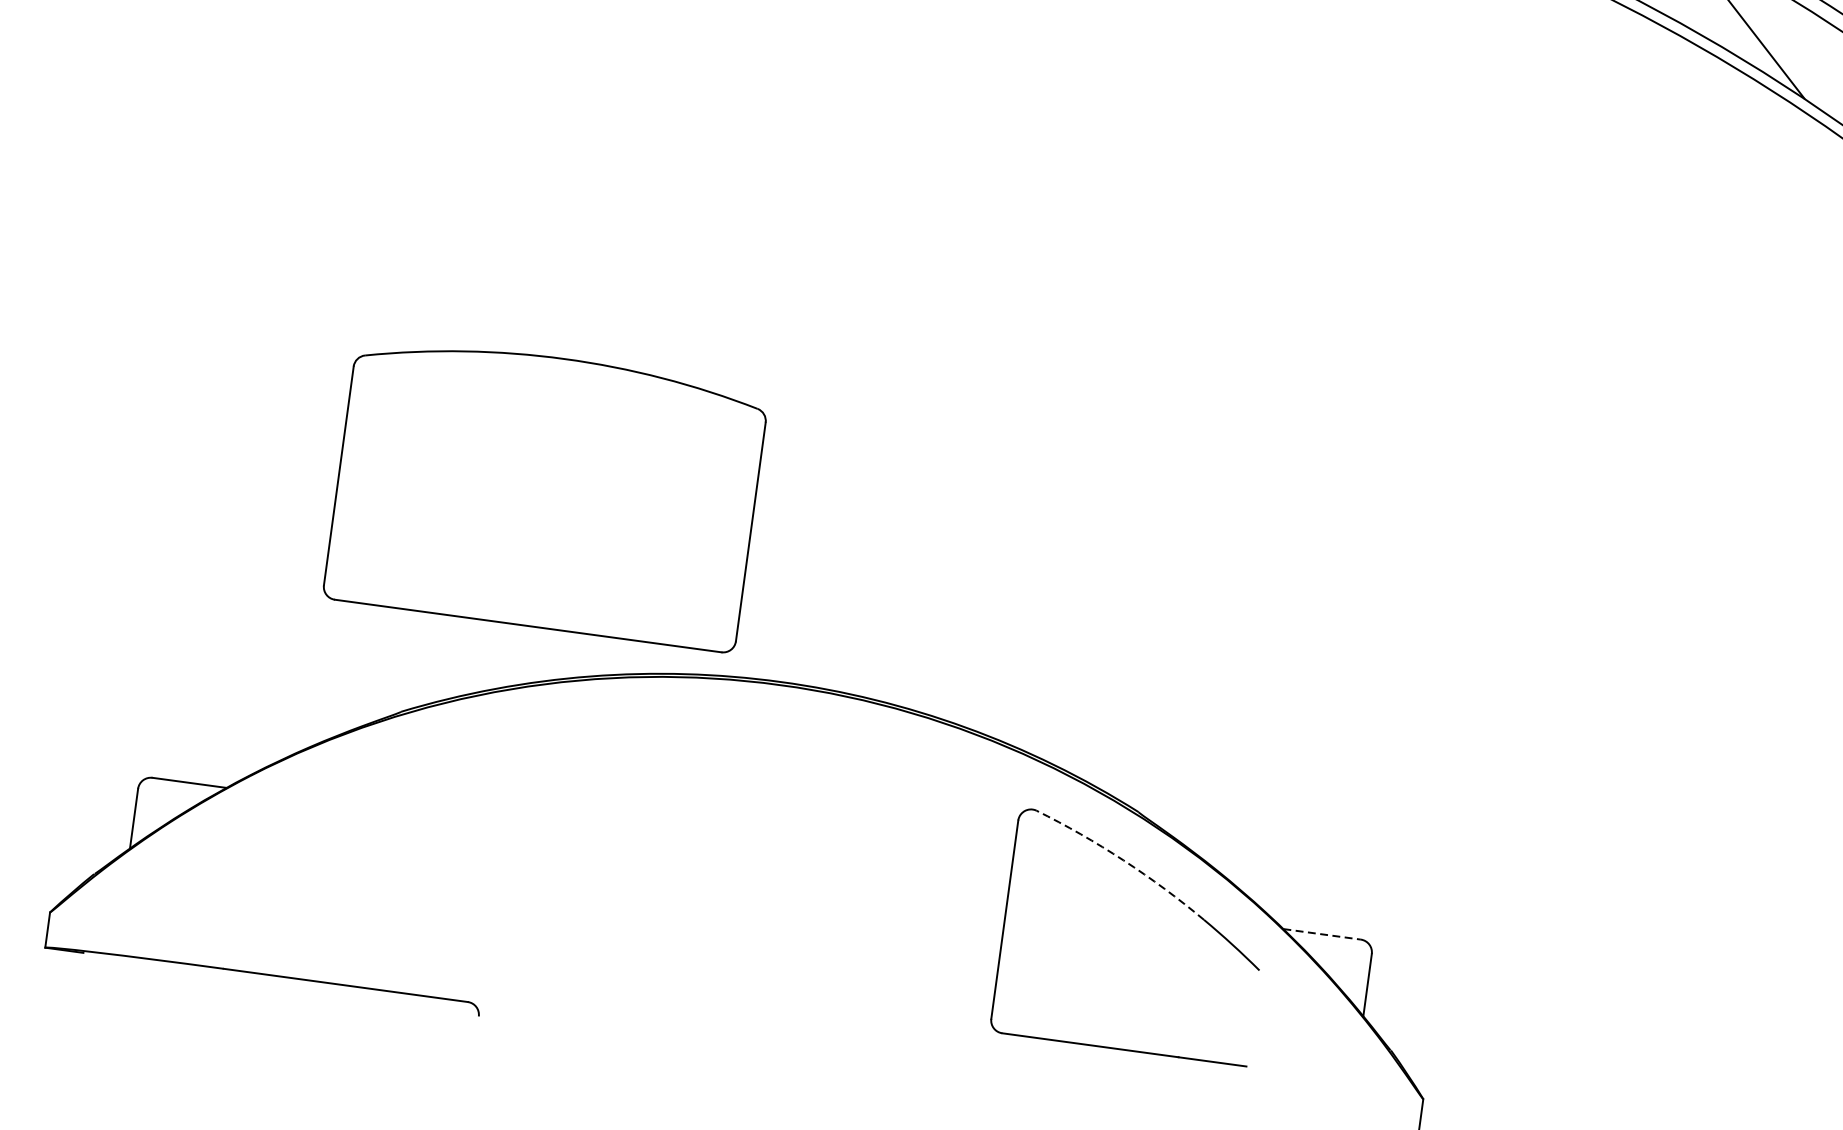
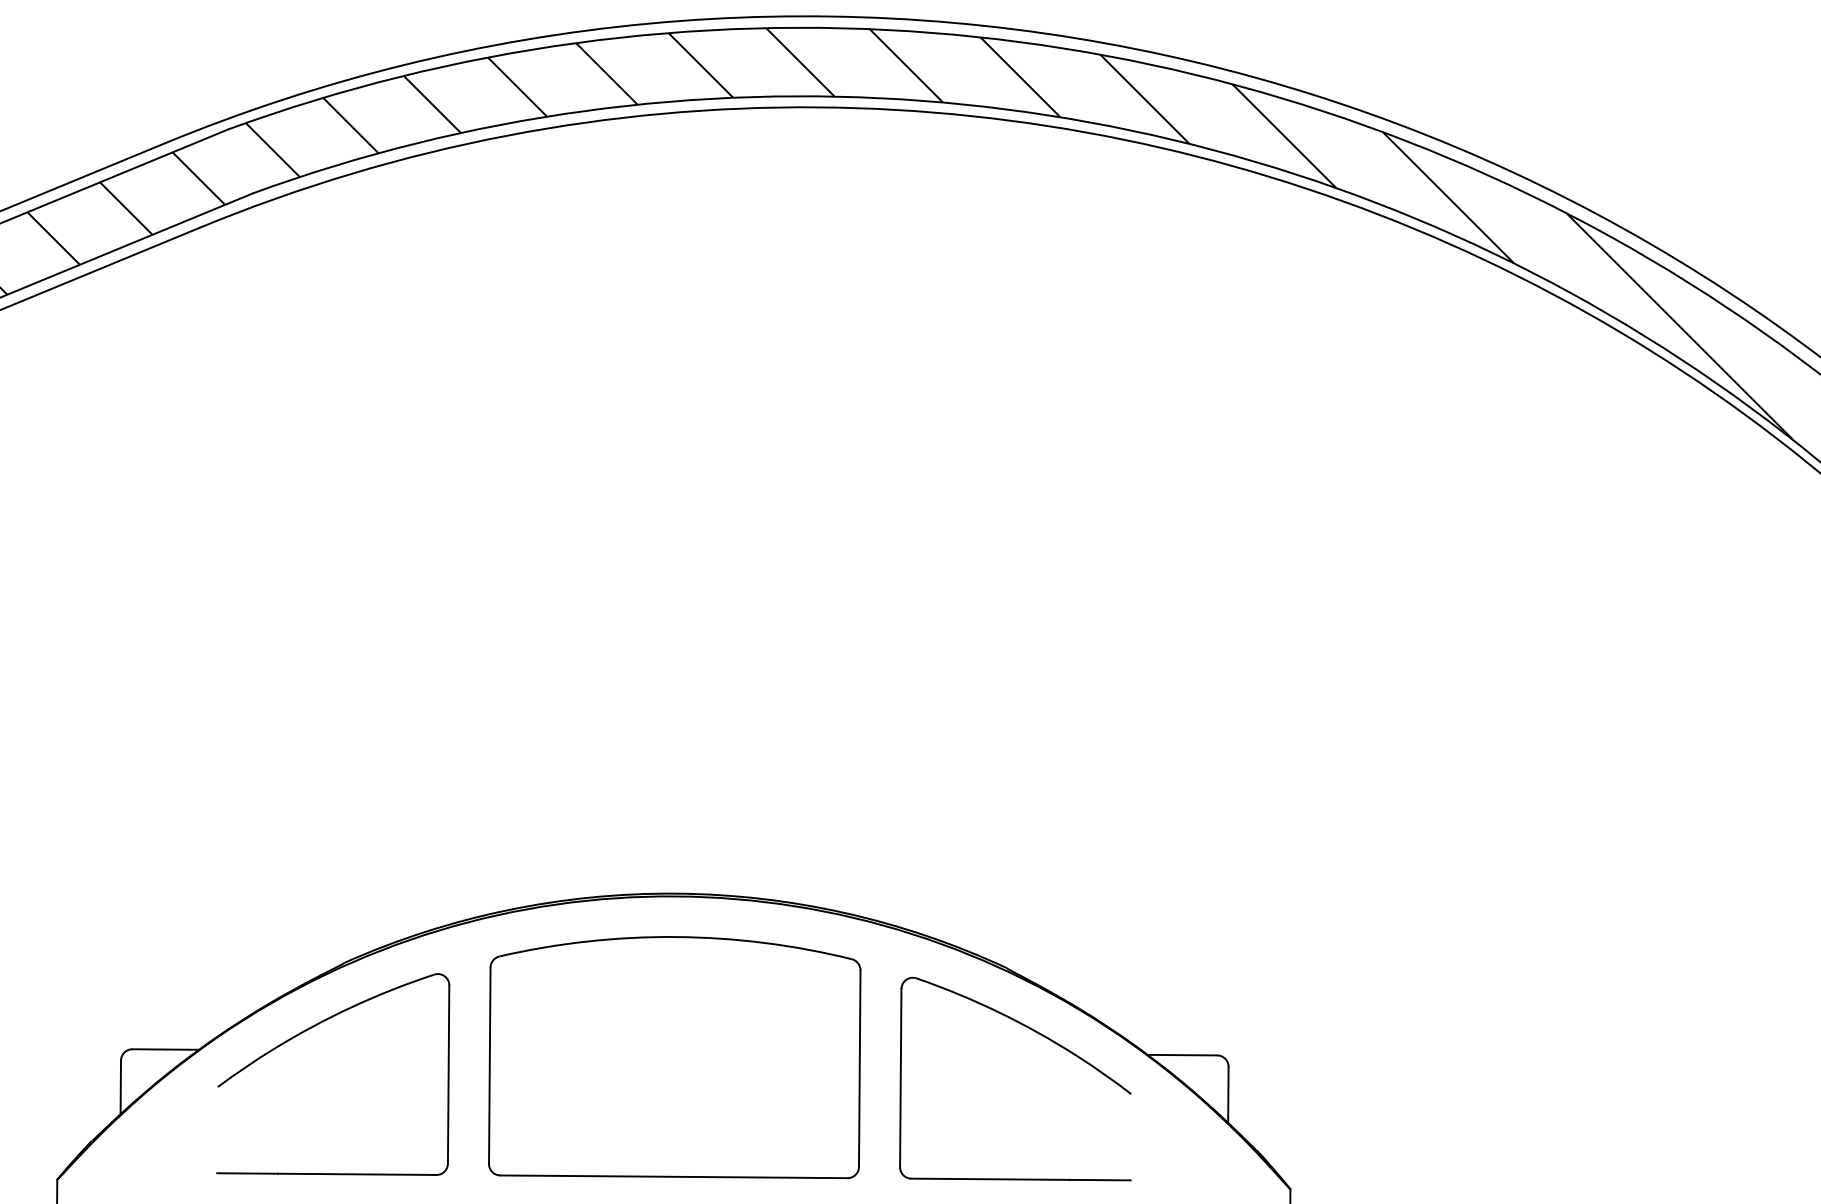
part: (545, 493) -> (674, 1057), moved
part: (351, 782) -> (308, 1030), added
arc: (1123, 860) -> (998, 1012), dashed -> solid
line: (1322, 934) -> (1182, 1055), dashed -> solid

